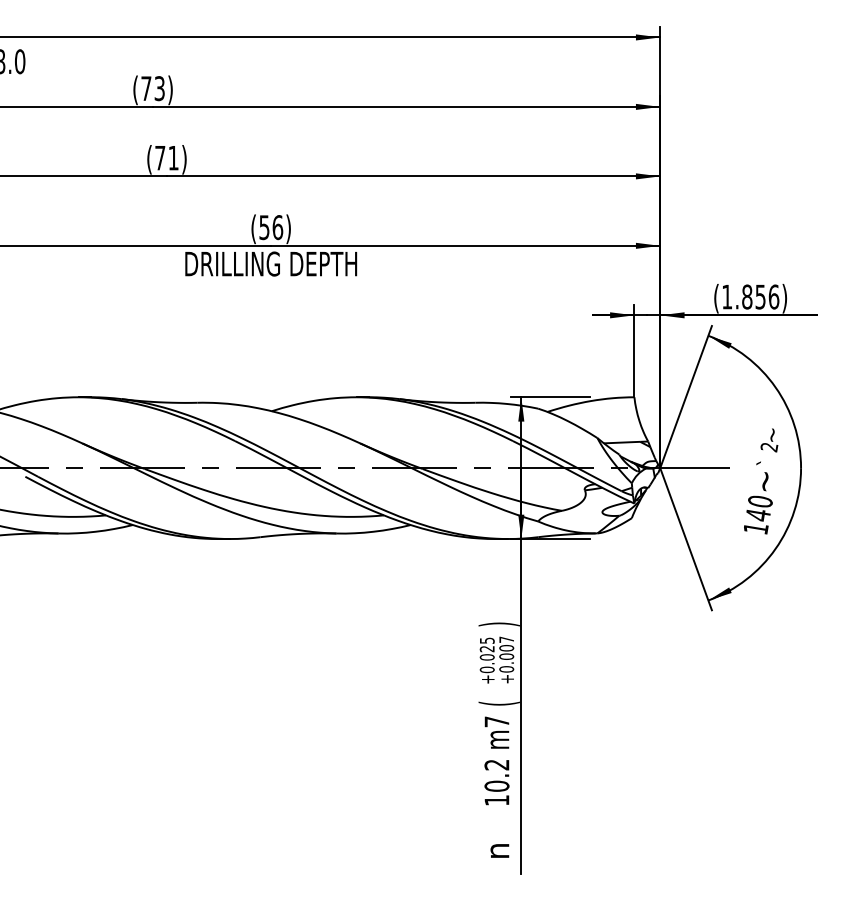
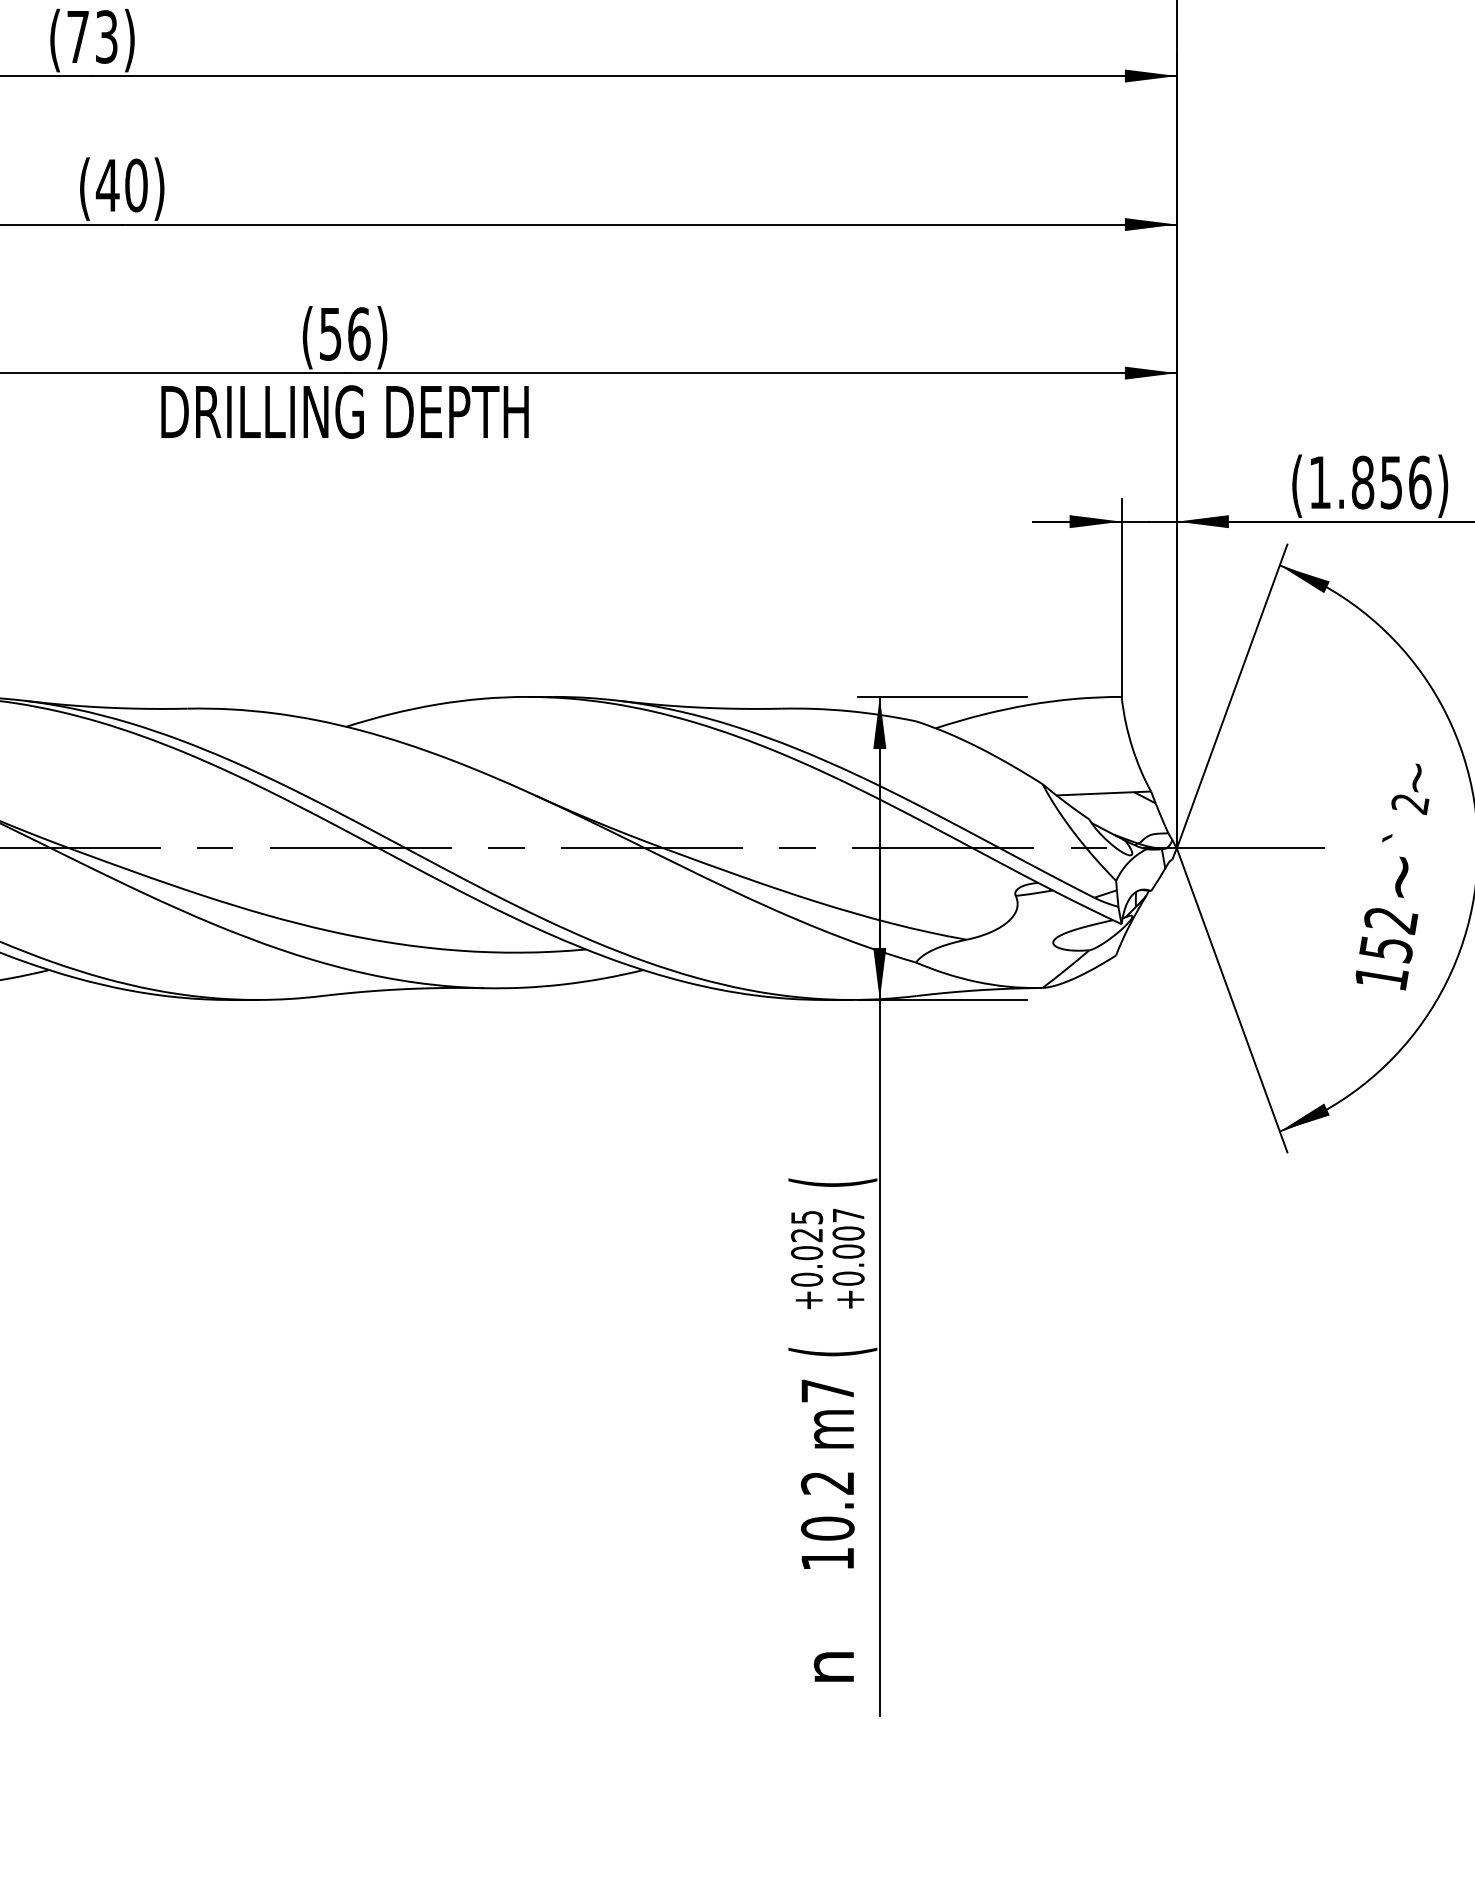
text: (166, 157) -> (121, 184), (71) -> (40)
text: (759, 508) -> (1389, 934), 140 -> 152
text: (498, 624) -> (831, 1182), ) -> (

